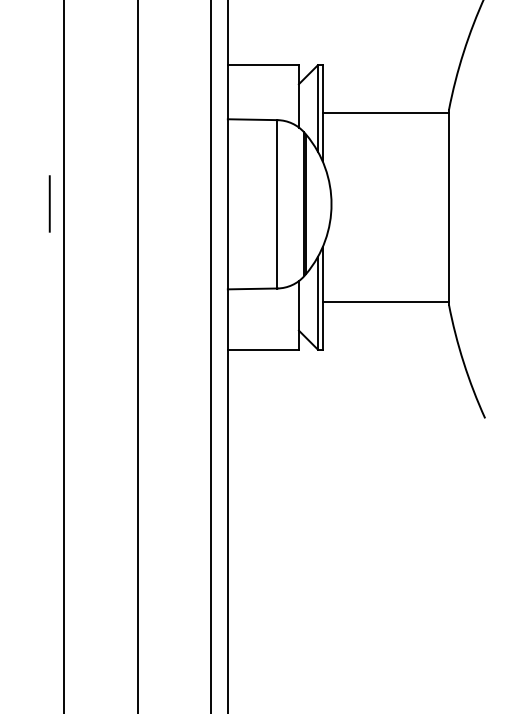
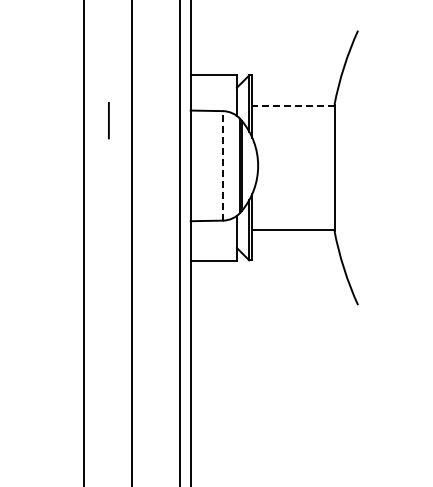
line: (384, 113) -> (292, 106), solid -> dashed
line: (49, 203) -> (108, 120), moved
line: (278, 203) -> (223, 165), solid -> dashed

